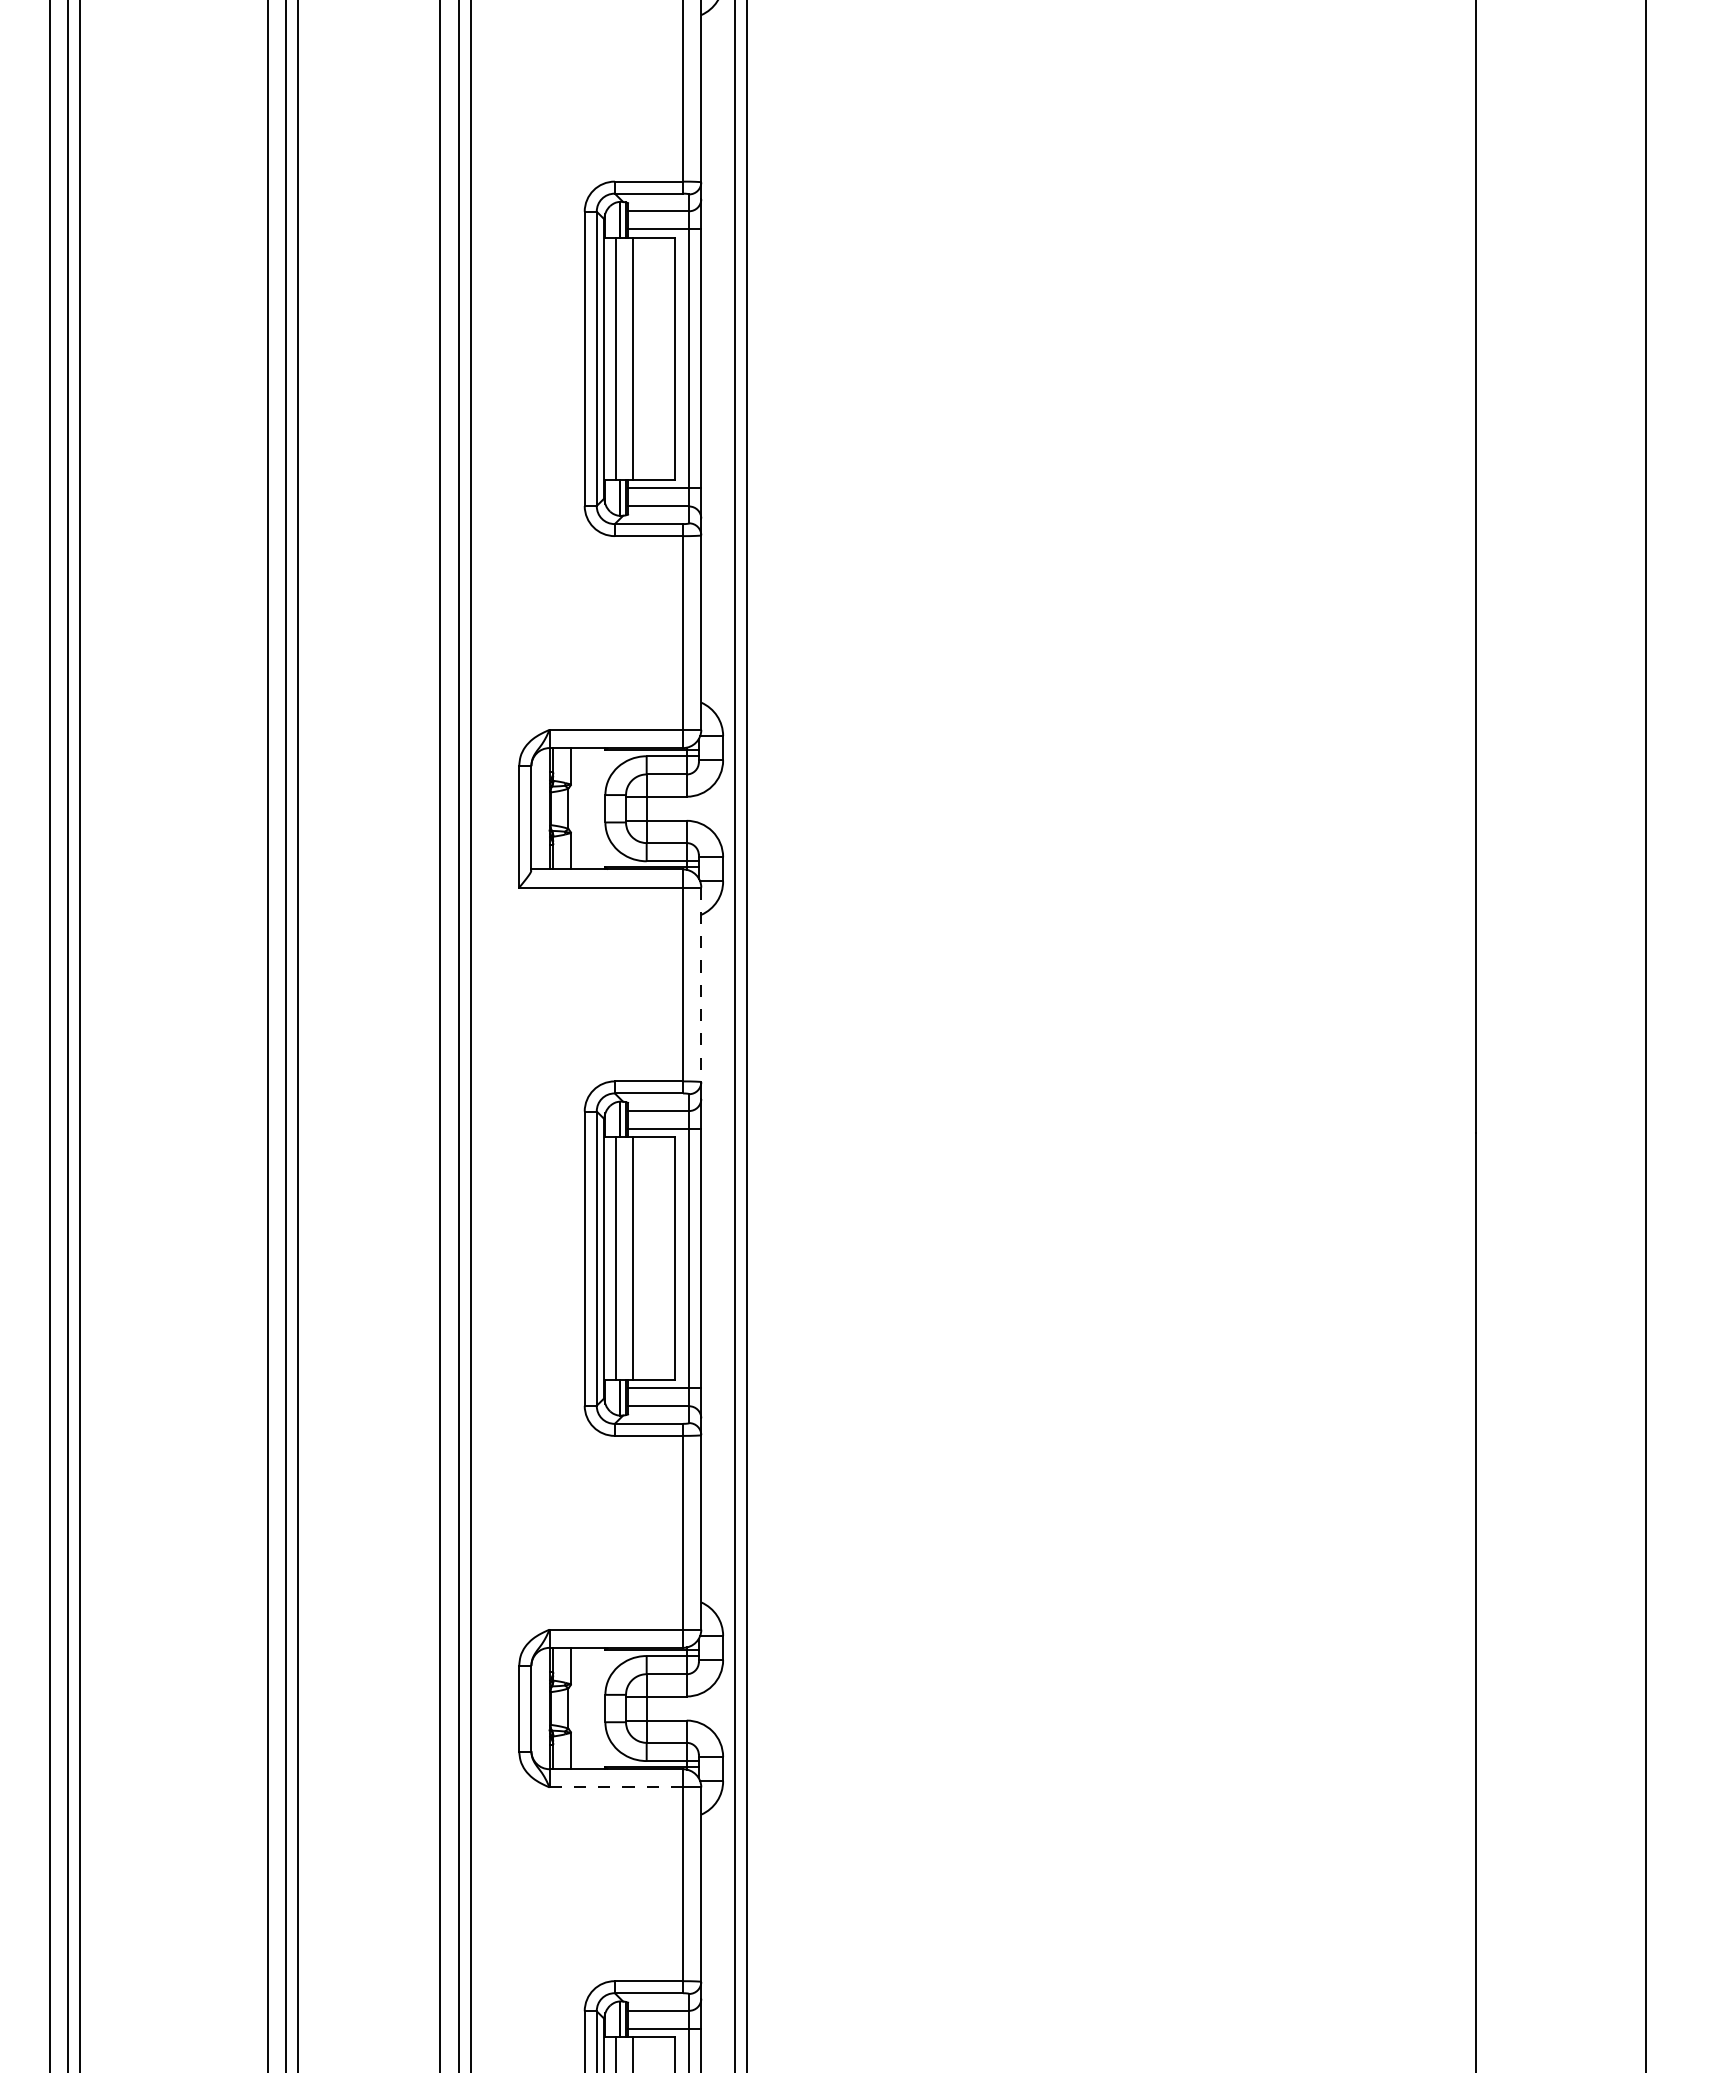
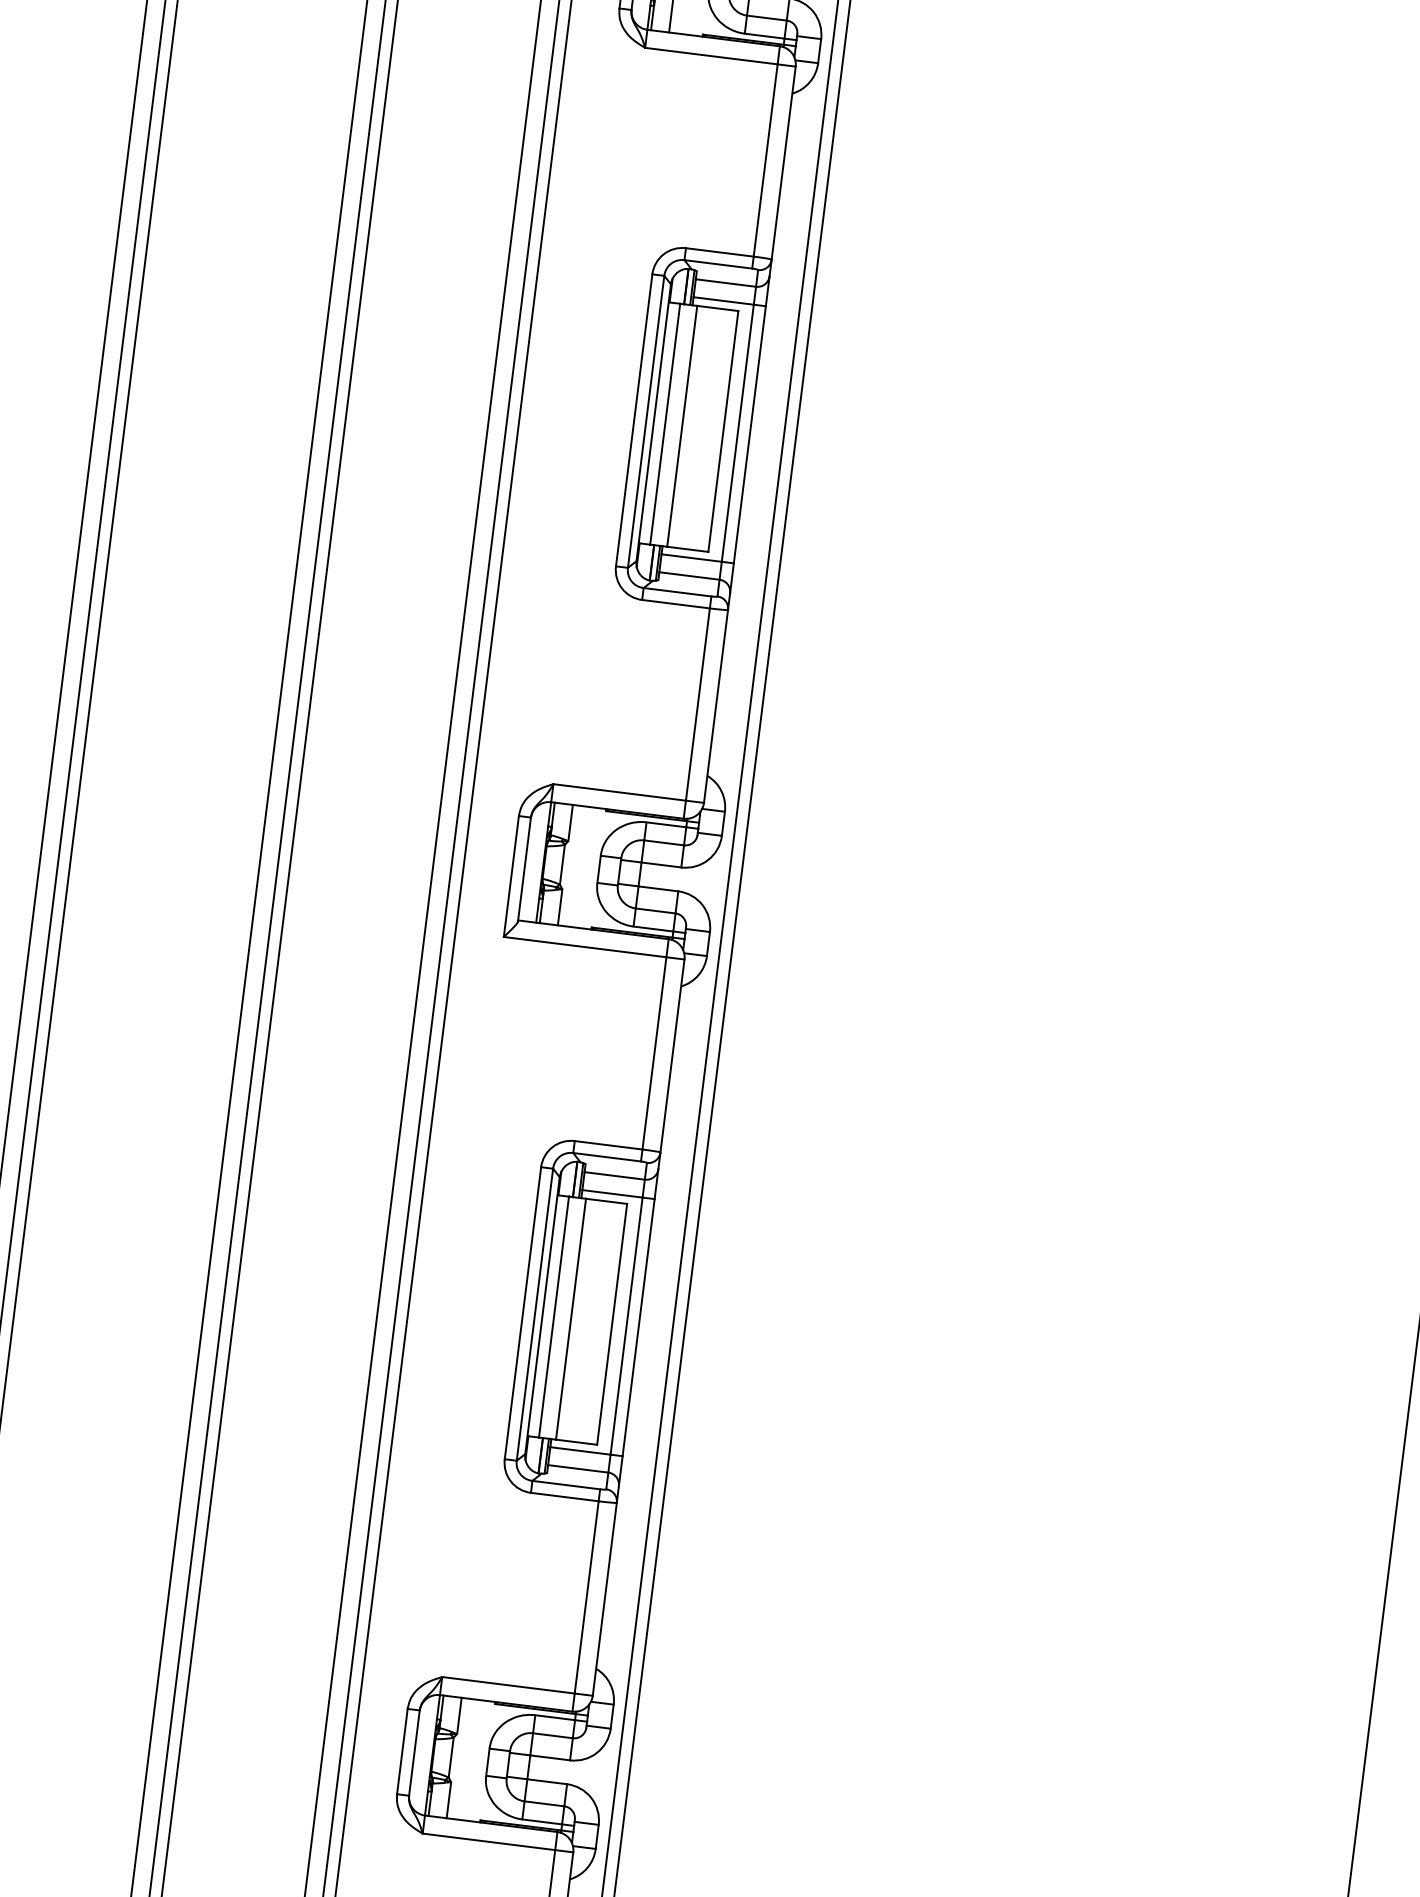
line: (701, 985) -> (672, 1056), dashed -> solid
line: (616, 1787) -> (489, 1841), dashed -> solid

